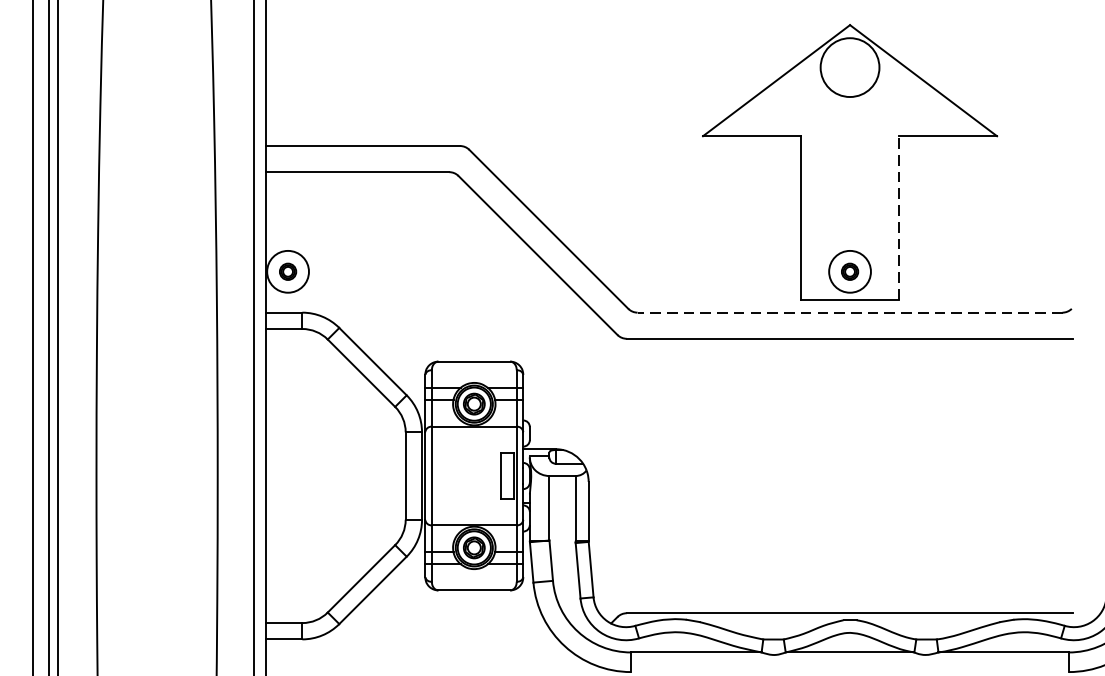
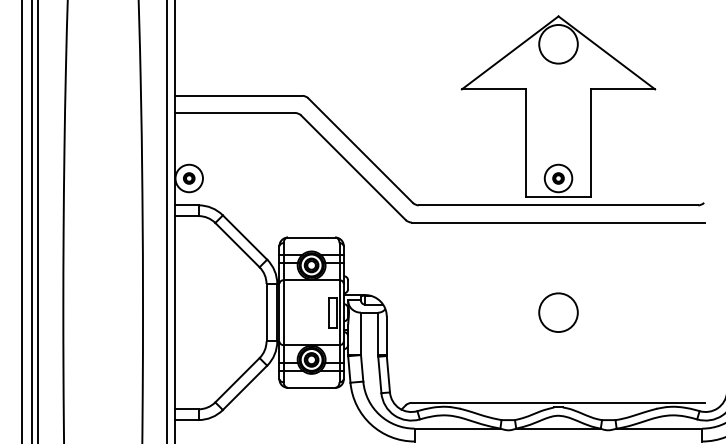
line: (898, 218) -> (590, 143), dashed -> solid
line: (850, 312) -> (558, 205), dashed -> solid
circle: (850, 475) -> (558, 312), added

